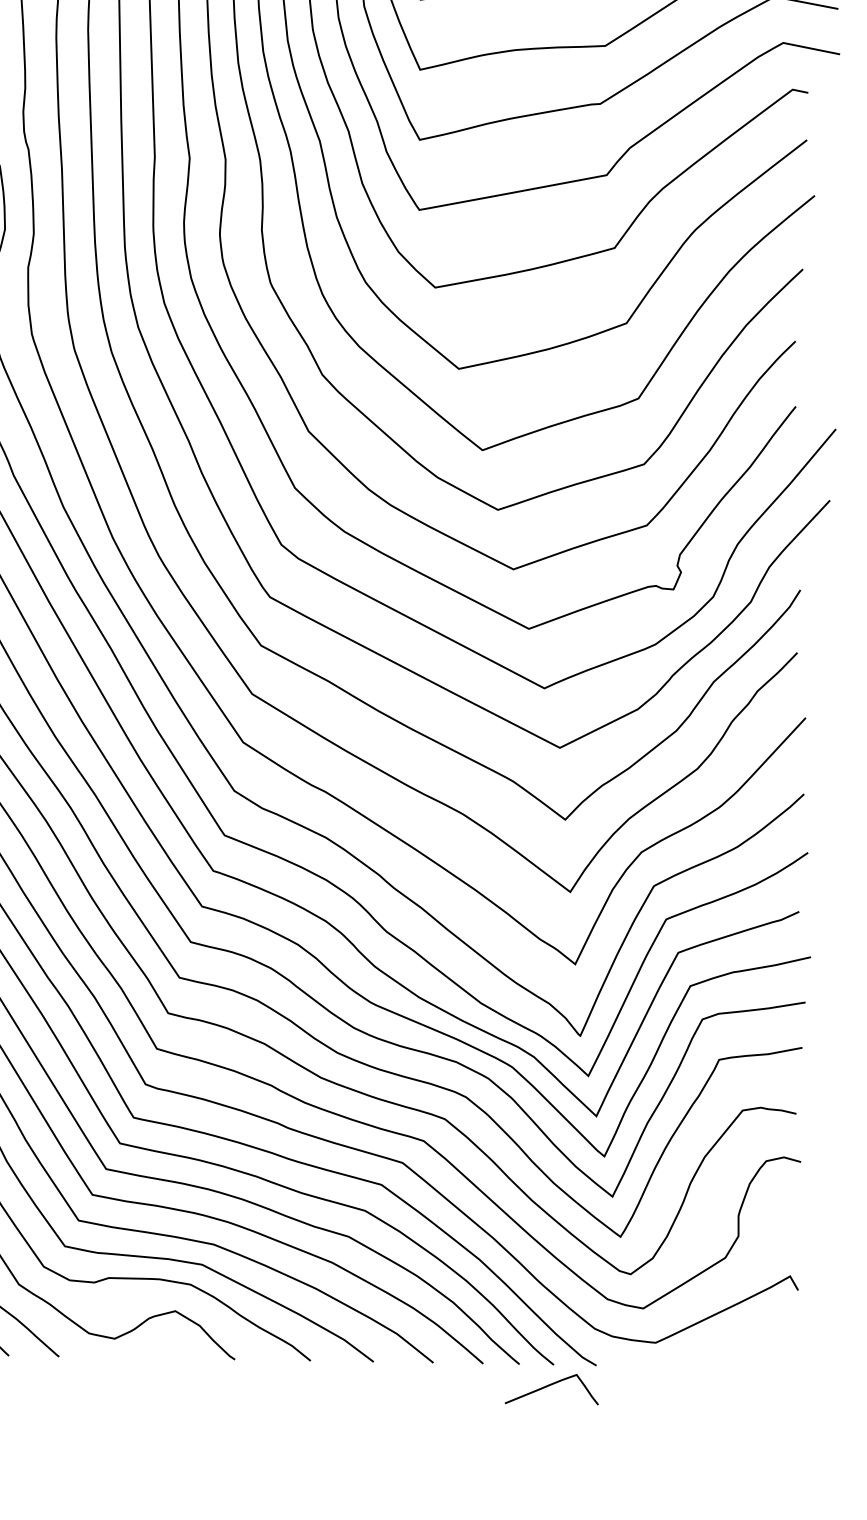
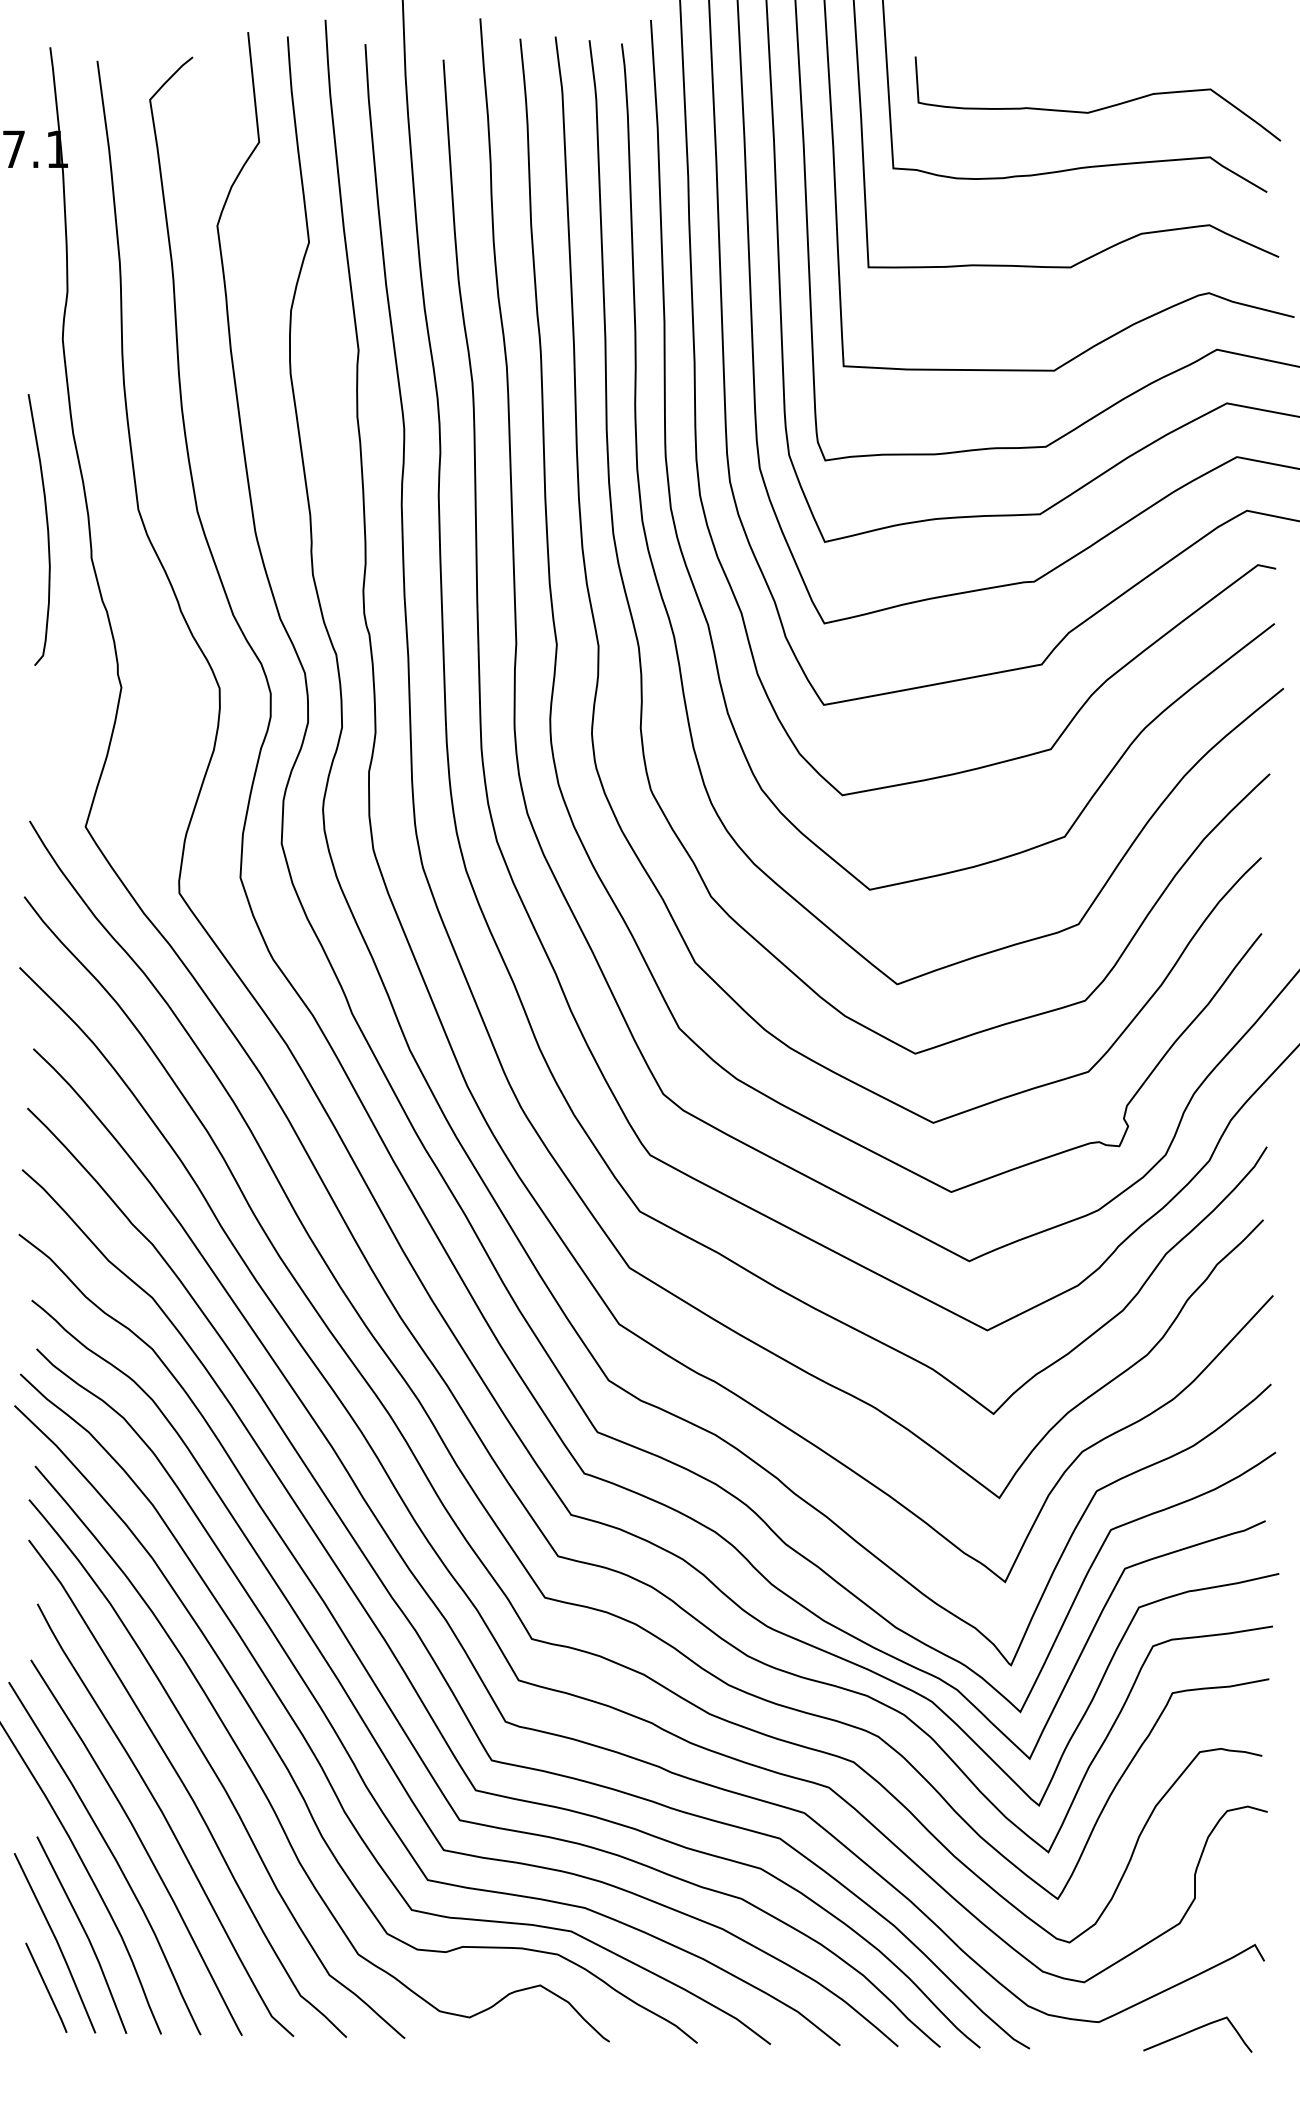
curve: (549, 1386) -> (1195, 2030), moved

